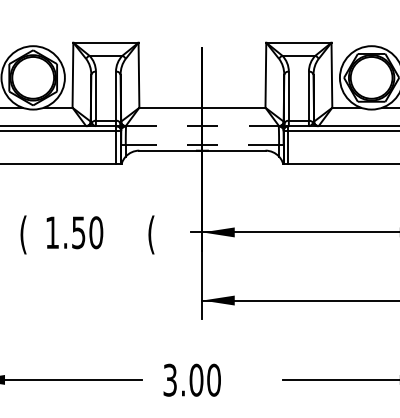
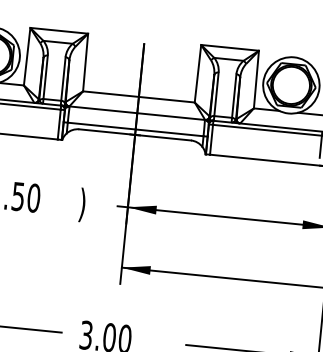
line: (202, 126) -> (137, 113), dashed -> solid
line: (202, 144) -> (135, 129), dashed -> solid
text: (151, 234) -> (82, 204), ( -> )

